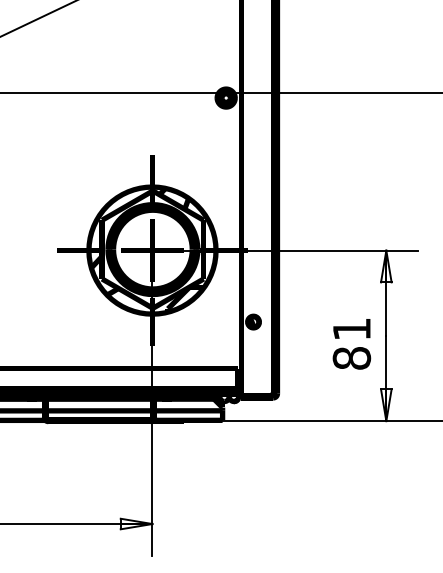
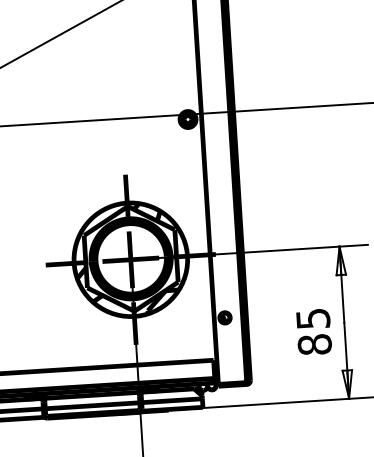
text: (352, 329) -> (313, 318), 81 -> 85

